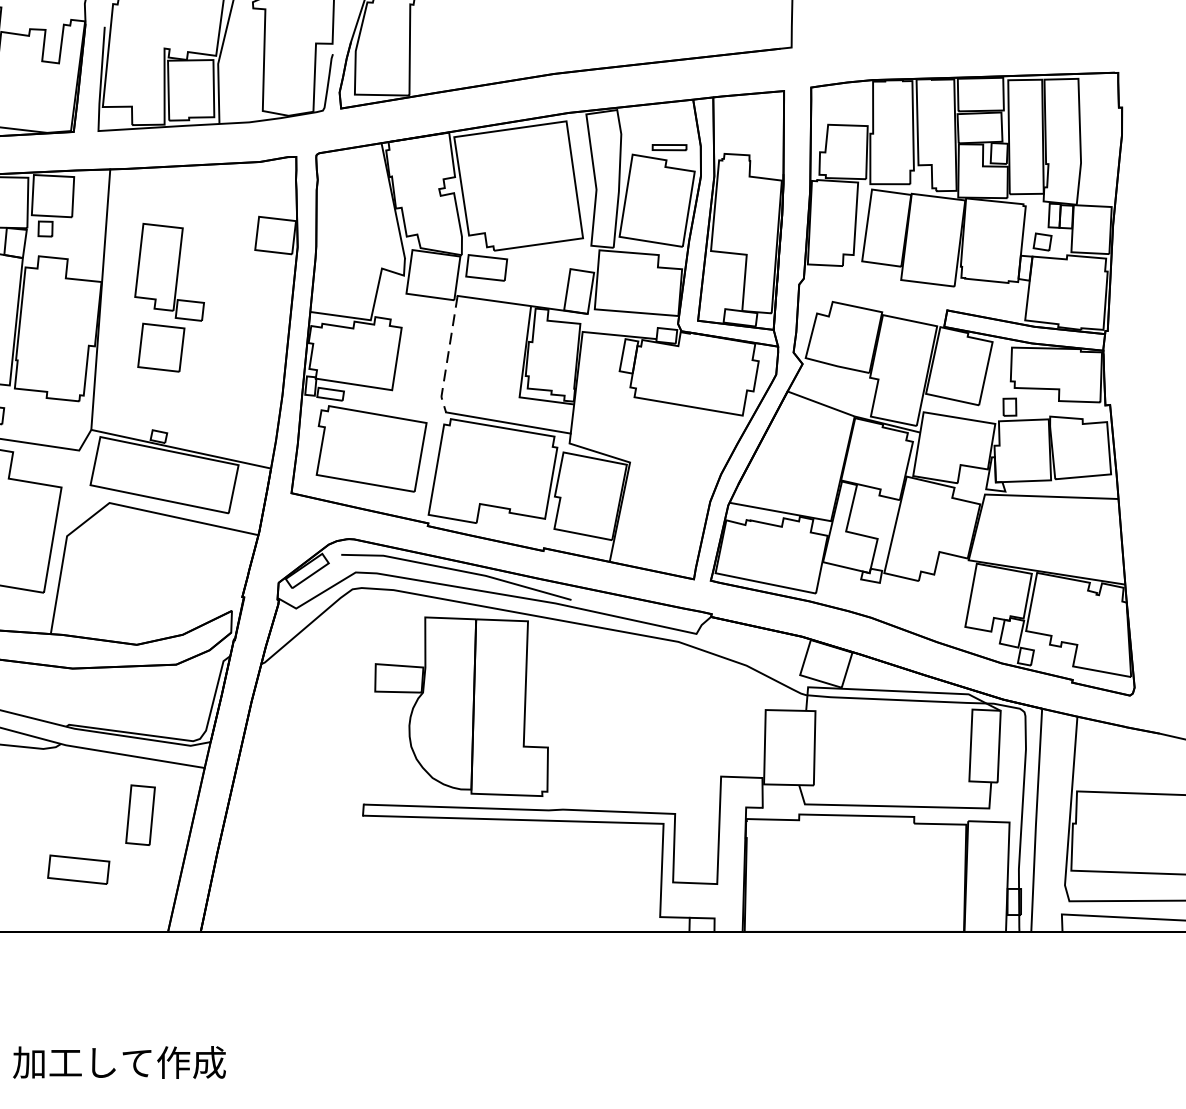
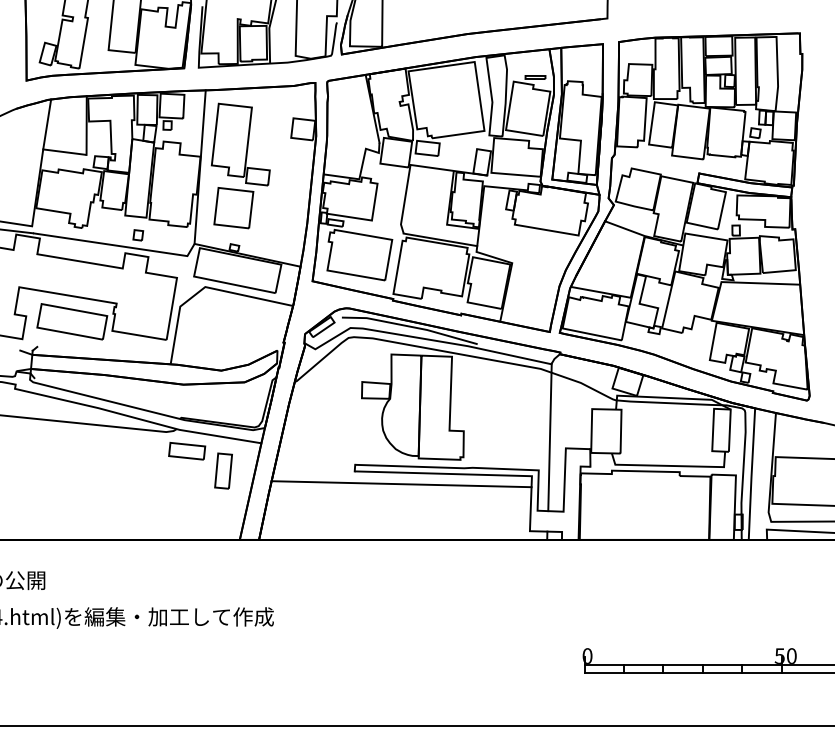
part: (169, 296) -> (240, 165), size x1.43
line: (447, 356) -> (404, 200), dashed -> solid
line: (693, 758) -> (549, 437), added
line: (442, 837) -> (401, 484), added
part: (79, 870) -> (187, 451), moved

